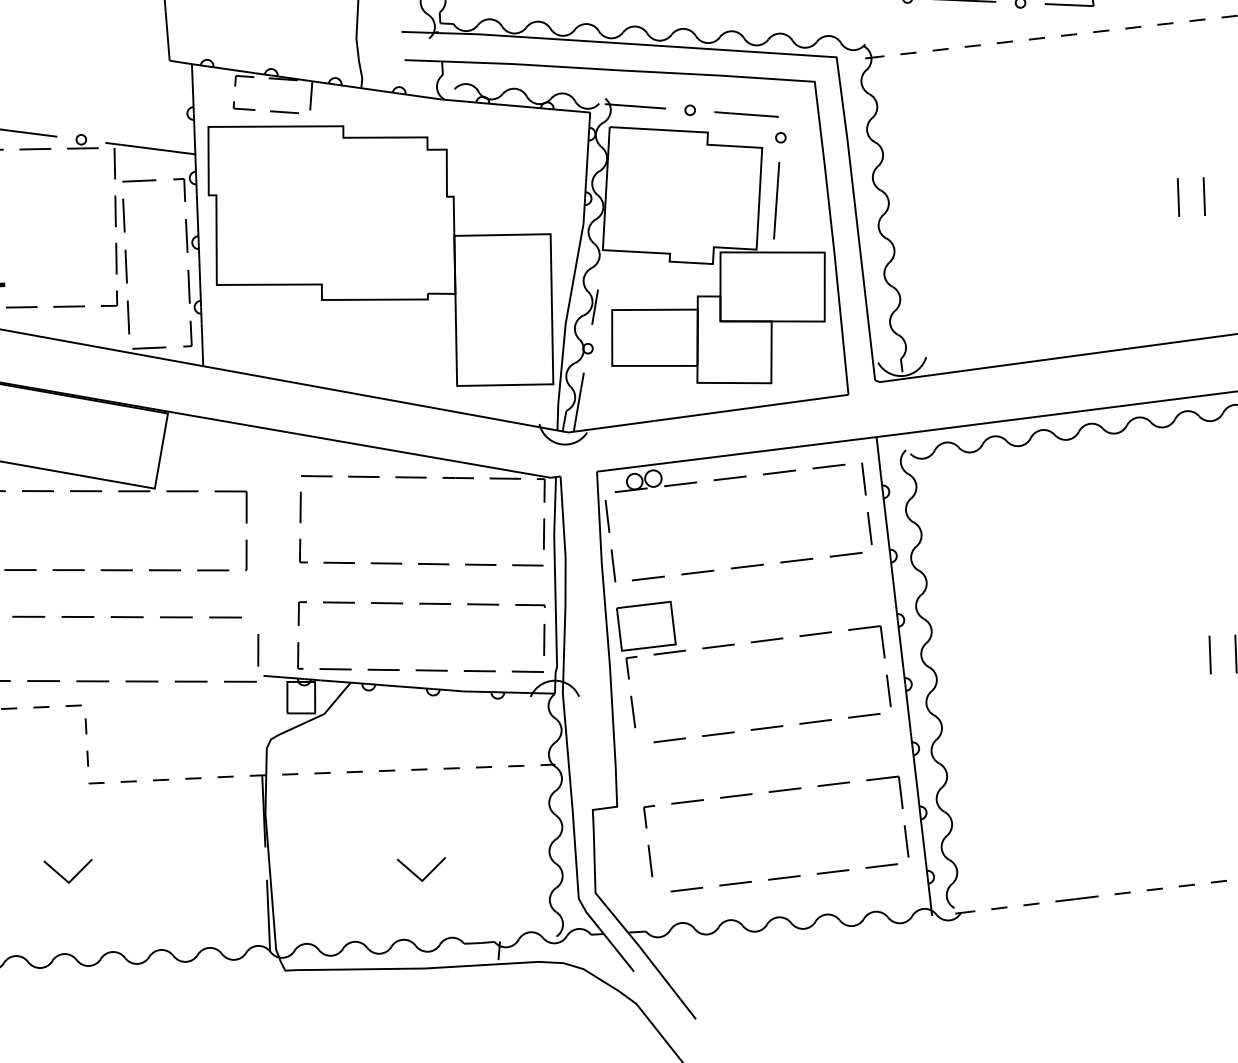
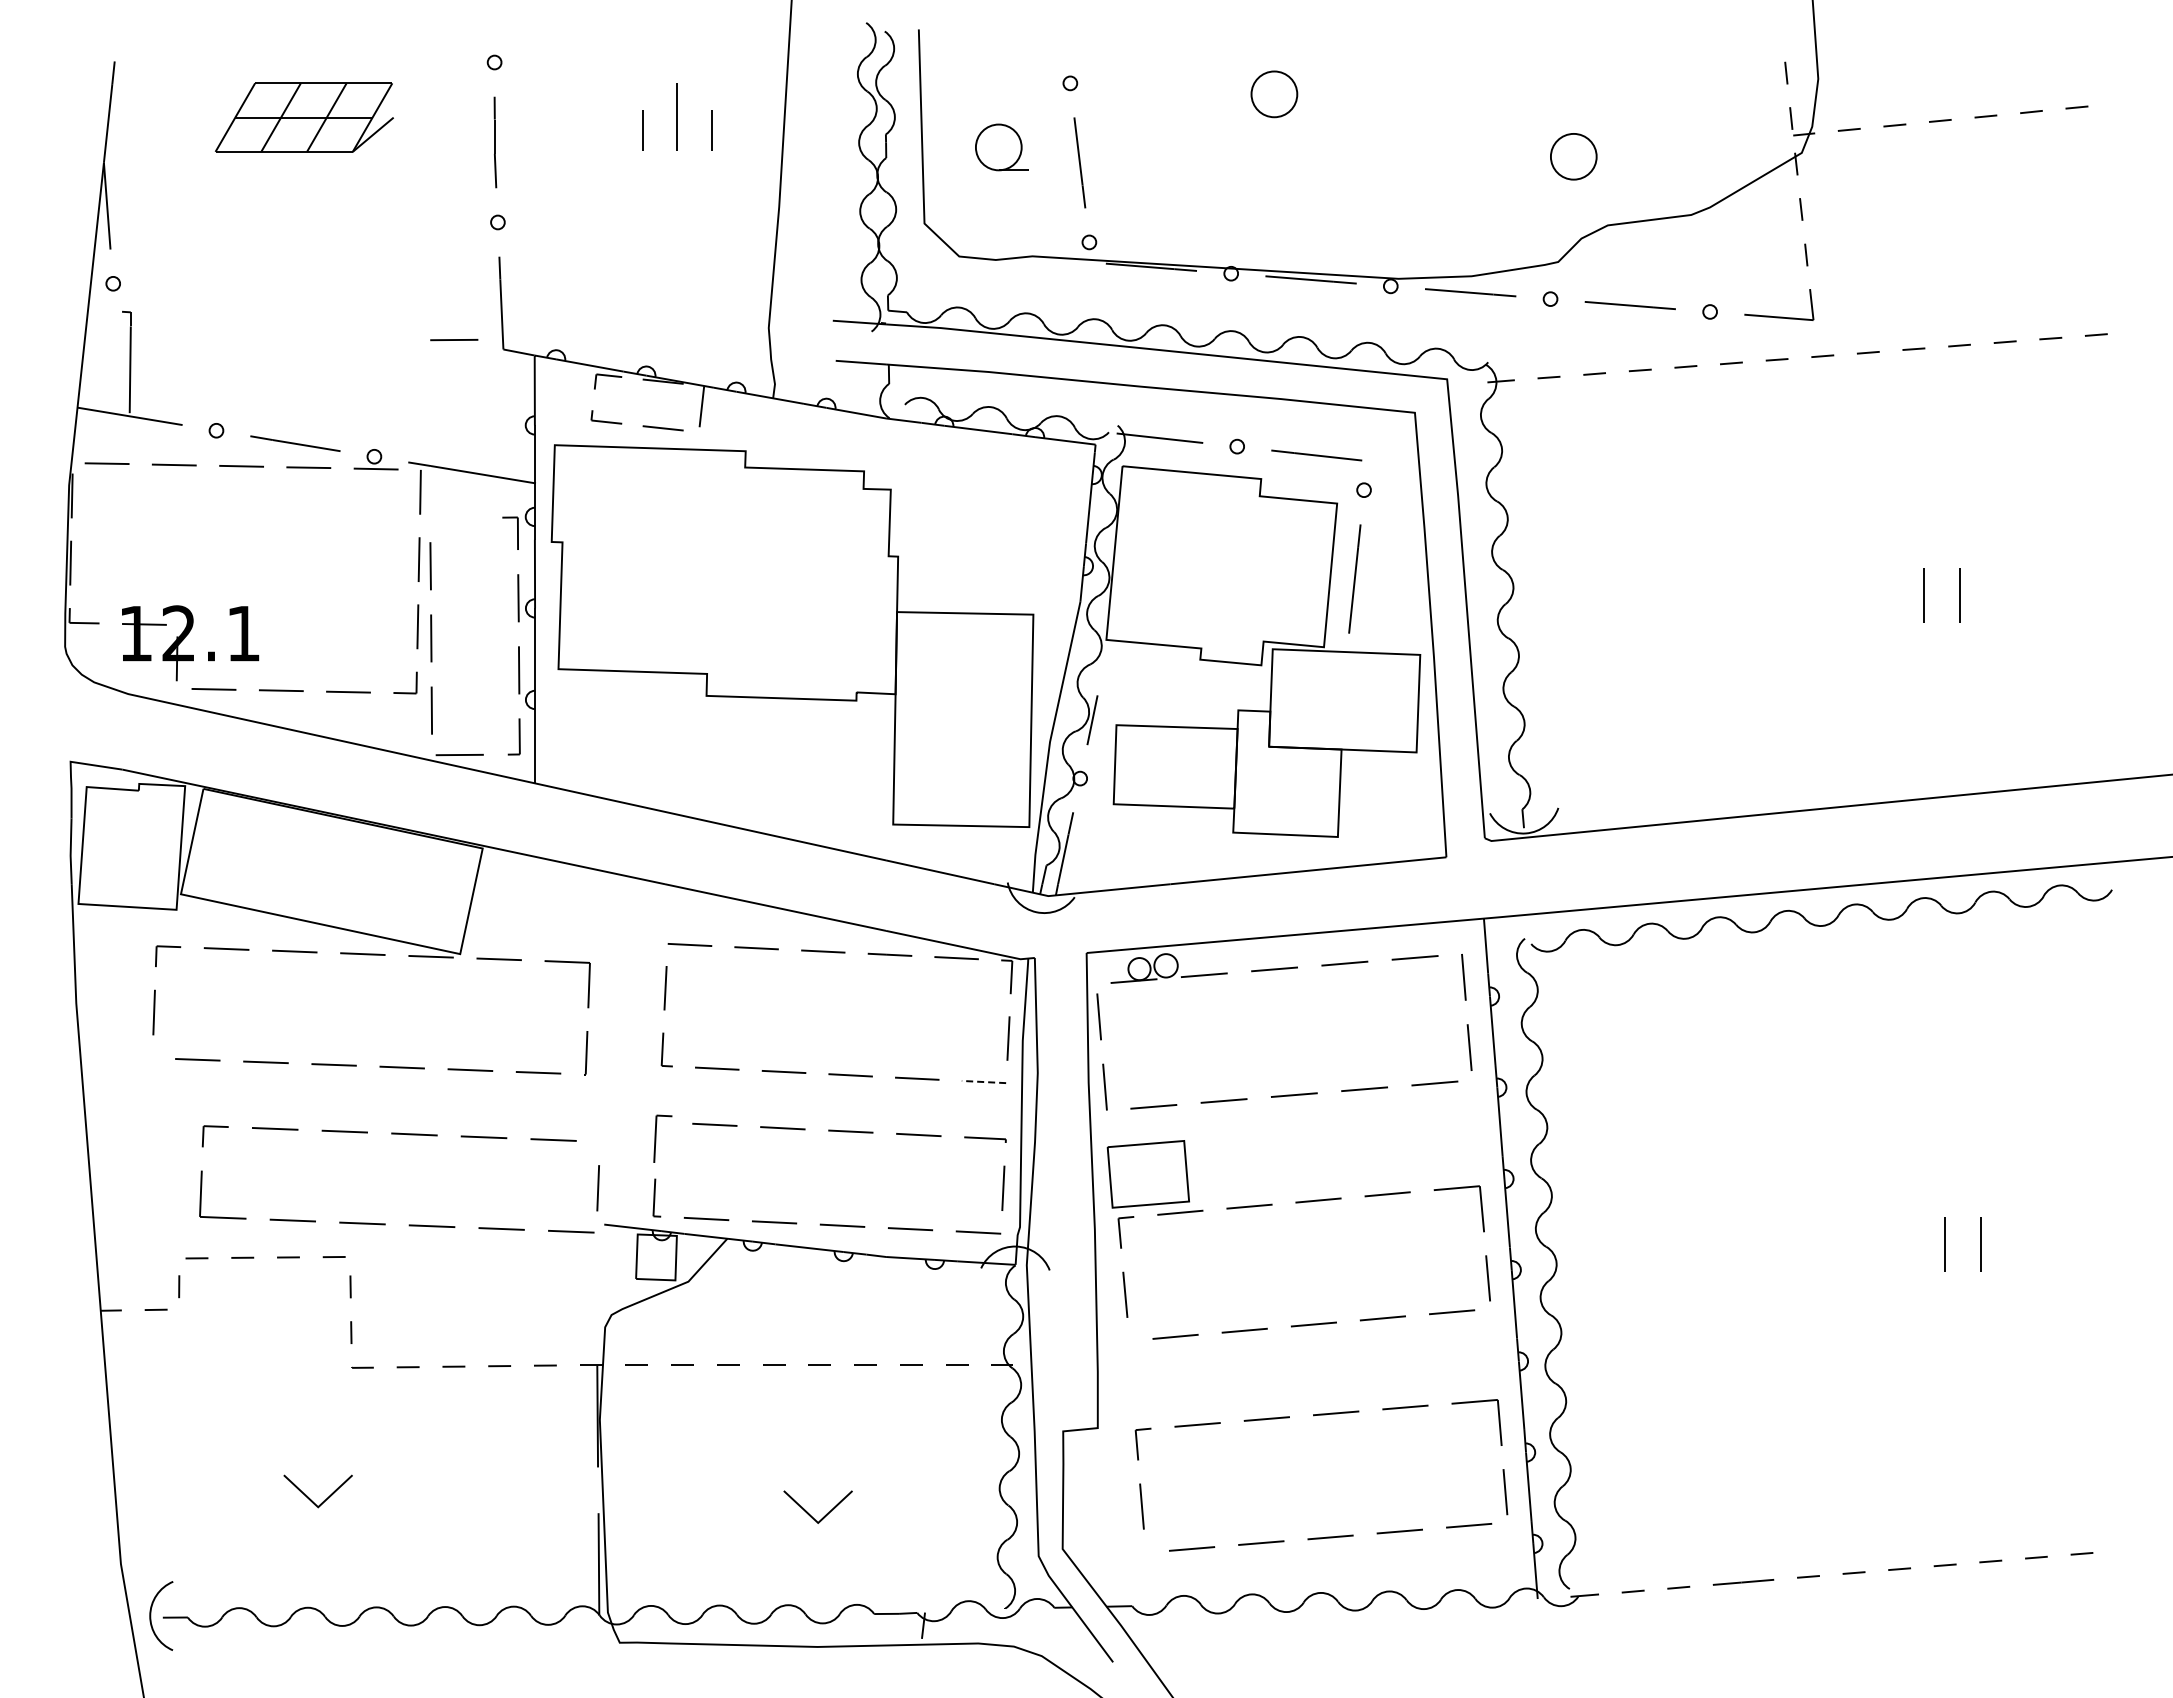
line: (139, 181) -> (454, 340), moved
line: (527, 565) -> (983, 1082), solid -> dashed
part: (302, 613) -> (662, 1138), size x1.4

